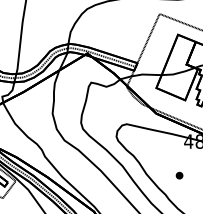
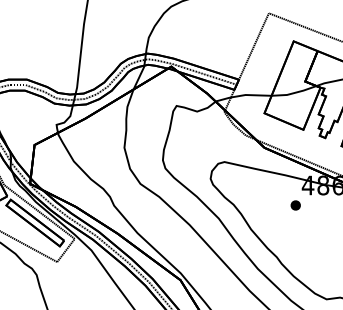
part: (179, 175) -> (295, 205), moved

